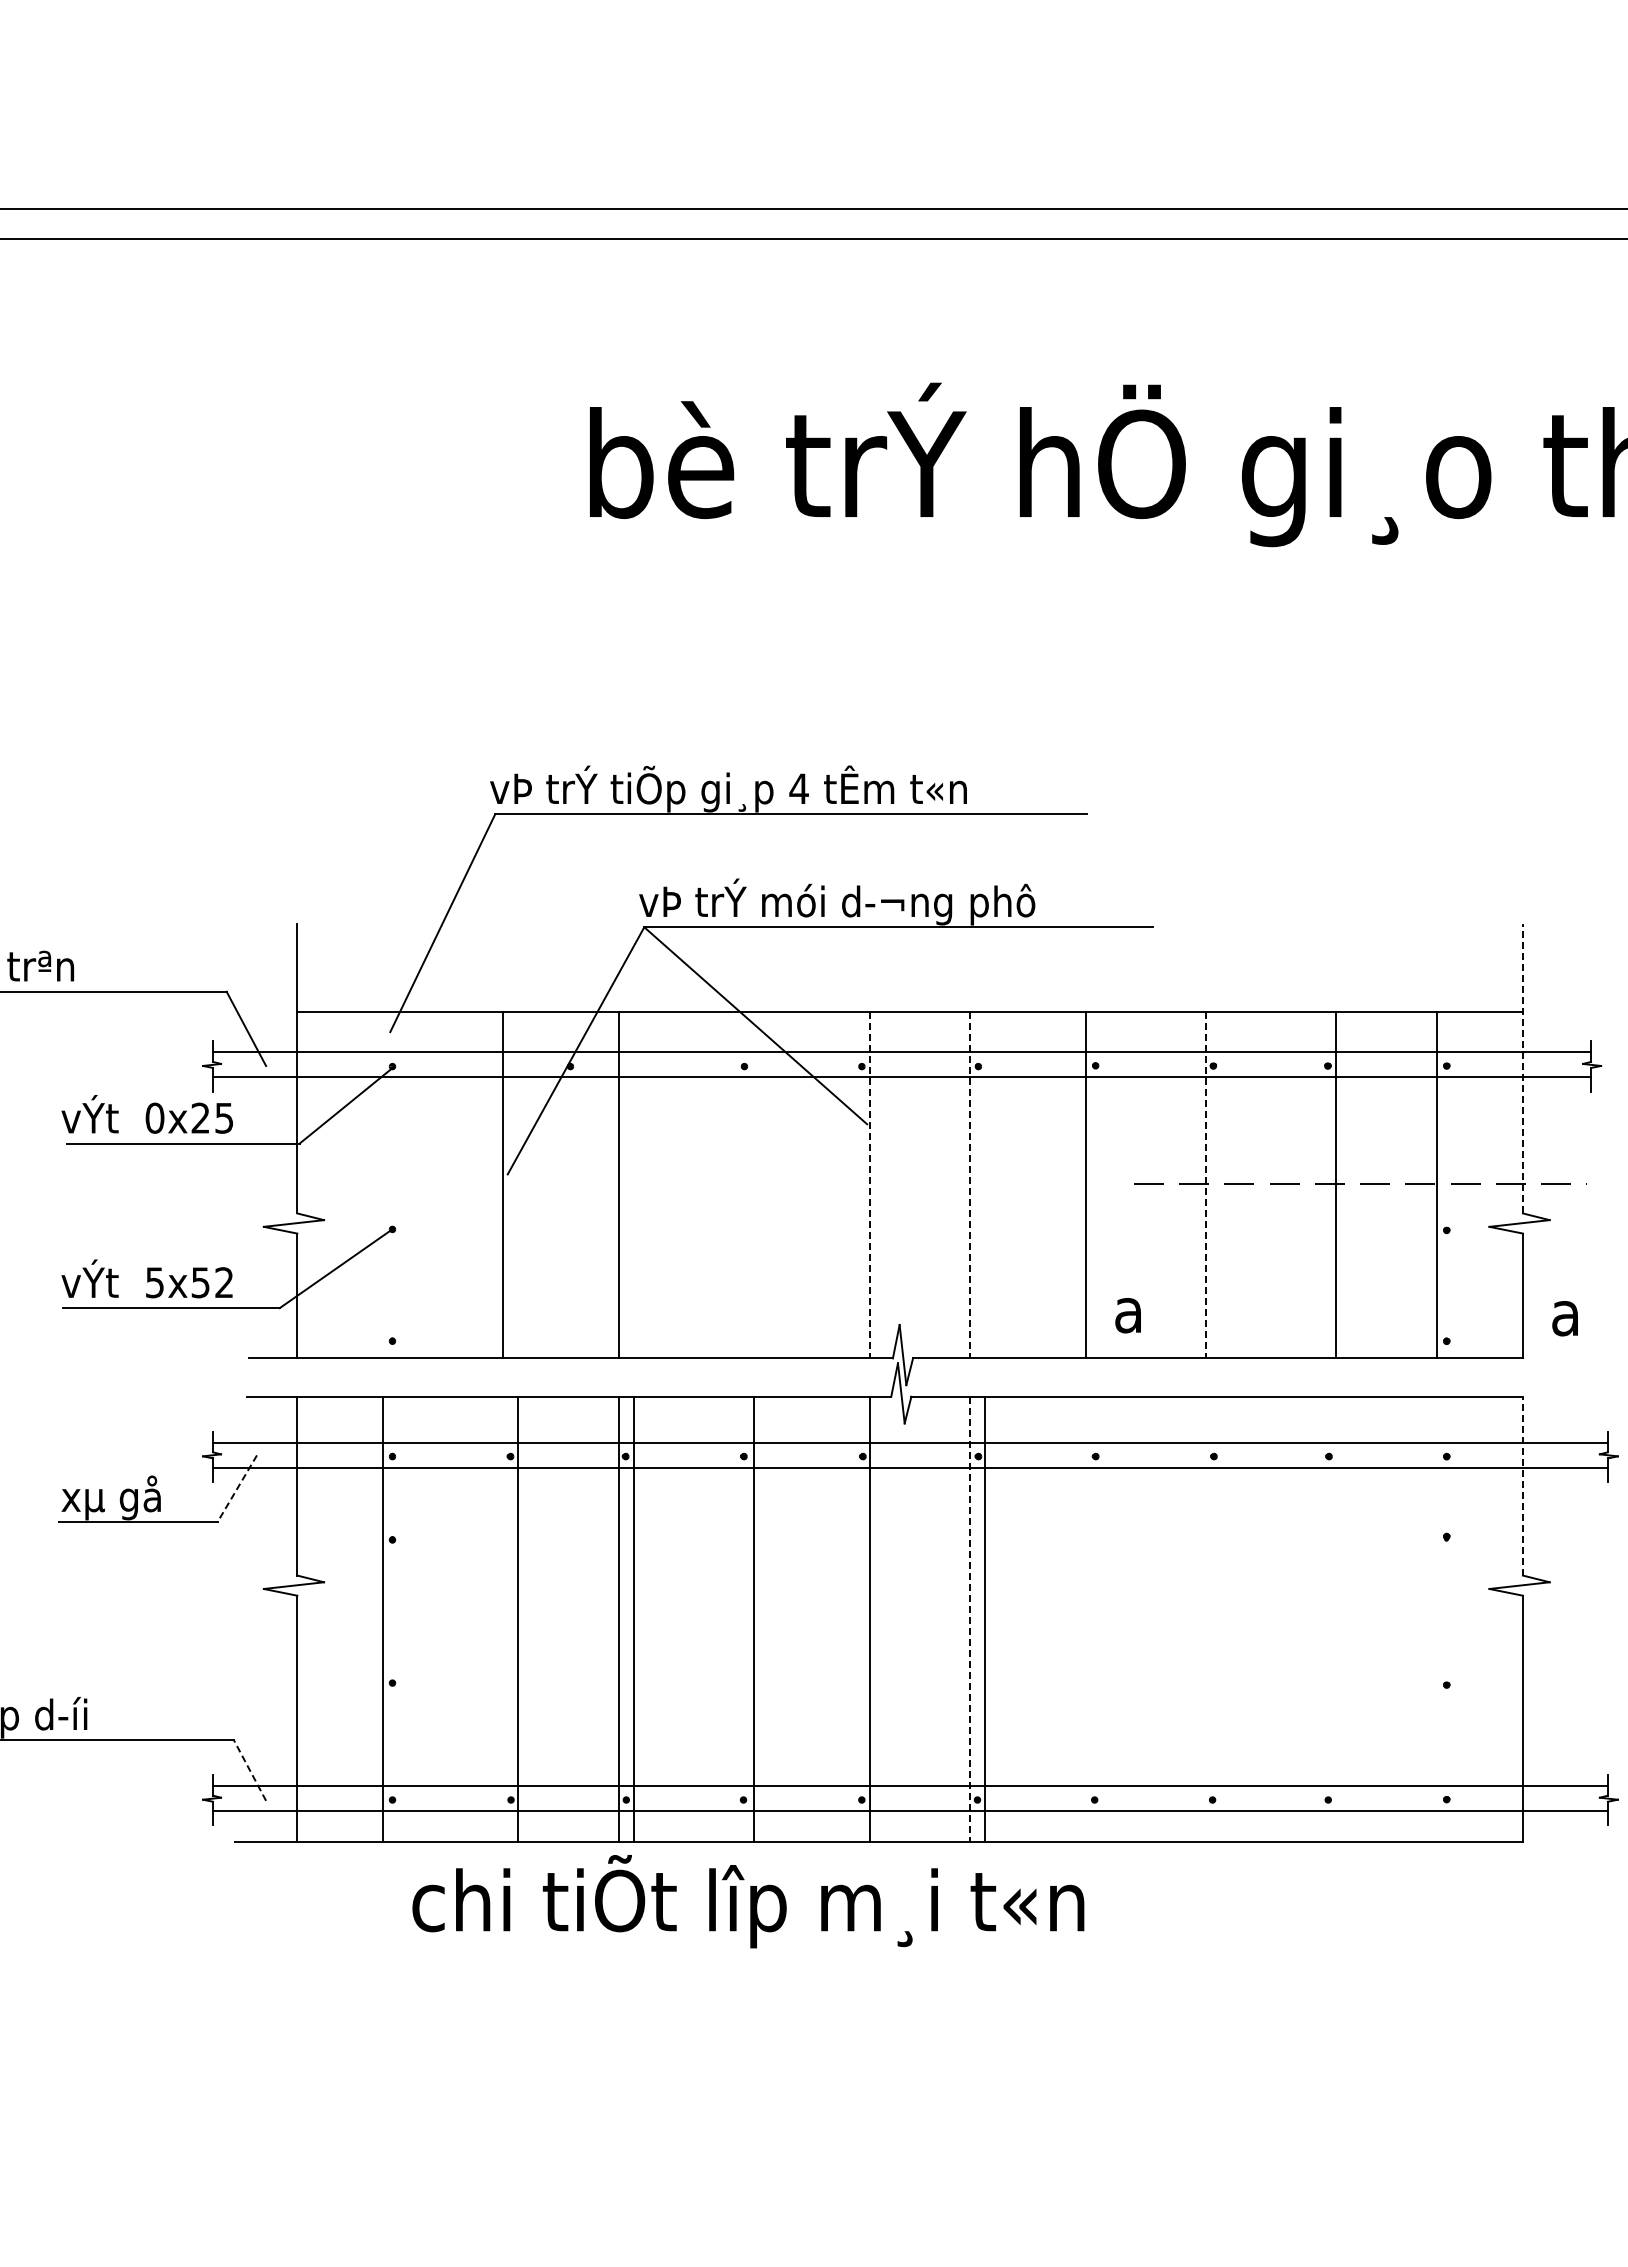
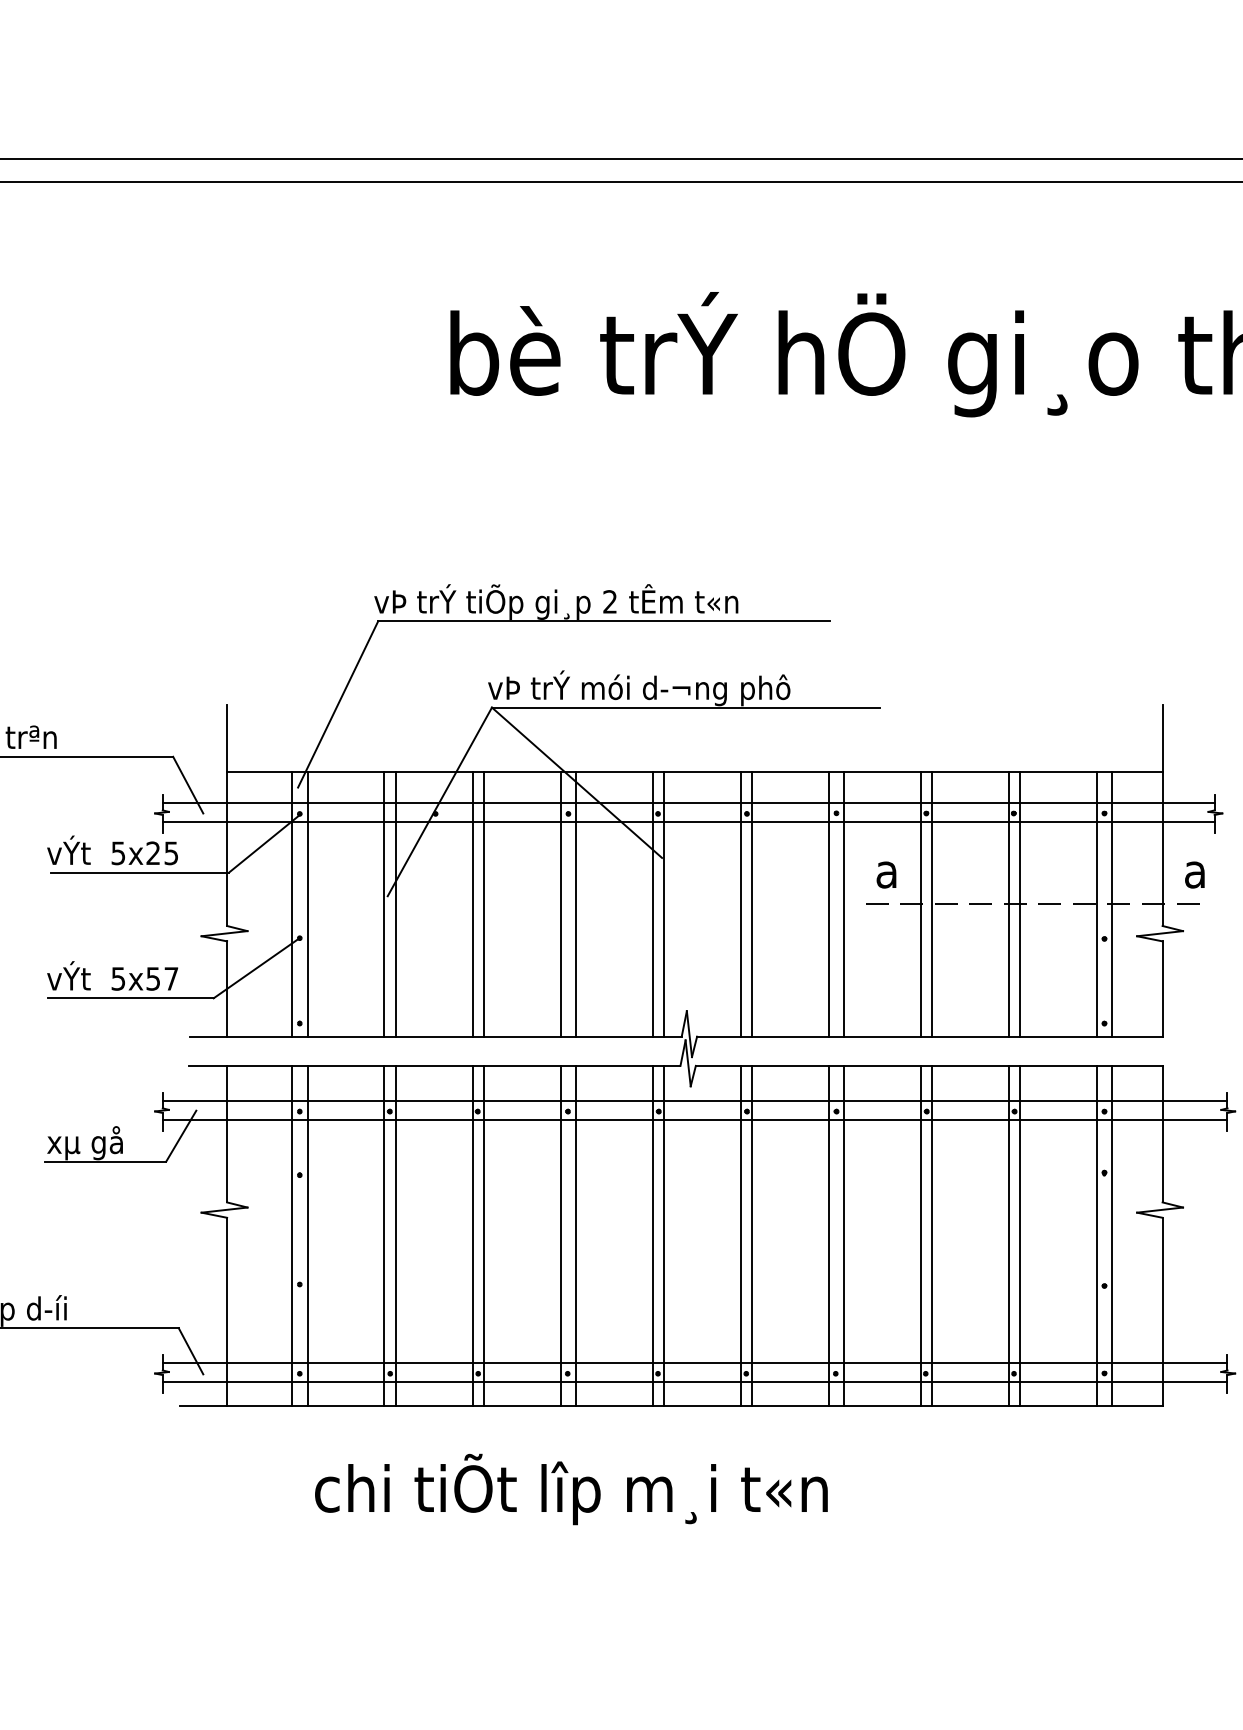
text: (798, 788) -> (609, 601), 4 -> 2
line: (1522, 1068) -> (1162, 815), dashed -> solid
text: (154, 1117) -> (118, 852), 0x25 -> 5x25
line: (382, 1185) -> (292, 904), added
line: (402, 1185) -> (307, 904), added
line: (518, 1185) -> (395, 904), added
line: (633, 1185) -> (483, 904), added
line: (734, 1185) -> (560, 904), added
line: (754, 1185) -> (576, 904), added
line: (854, 1185) -> (652, 904), added
line: (869, 1185) -> (663, 904), dashed -> solid
line: (970, 1185) -> (740, 904), dashed -> solid
line: (985, 1185) -> (752, 904), added
line: (1105, 1185) -> (844, 904), added
line: (1206, 1185) -> (921, 904), dashed -> solid
line: (1220, 1185) -> (931, 904), added
line: (1321, 1185) -> (1008, 904), added
line: (1456, 1185) -> (1111, 904), added
text: (224, 1282) -> (171, 978), 5x52 -> 5x57
text: (1127, 1315) -> (885, 874), moved
text: (1564, 1318) -> (1194, 874), moved
line: (1522, 1485) -> (1162, 1133), dashed -> solid
line: (237, 1488) -> (181, 1135), dashed -> solid
line: (402, 1619) -> (307, 1235), added
line: (503, 1619) -> (384, 1235), added
line: (734, 1619) -> (560, 1235), added
line: (854, 1619) -> (652, 1235), added
line: (970, 1619) -> (740, 1235), dashed -> solid
line: (1085, 1619) -> (828, 1235), added
line: (1105, 1619) -> (844, 1235), added
line: (1206, 1619) -> (921, 1235), added
line: (1220, 1619) -> (931, 1235), added
line: (1321, 1619) -> (1008, 1235), added
line: (1336, 1619) -> (1020, 1235), added
line: (1437, 1619) -> (1097, 1235), added
line: (1456, 1619) -> (1111, 1235), added
line: (249, 1770) -> (190, 1351), dashed -> solid
text: (748, 1901) -> (571, 1489), moved

